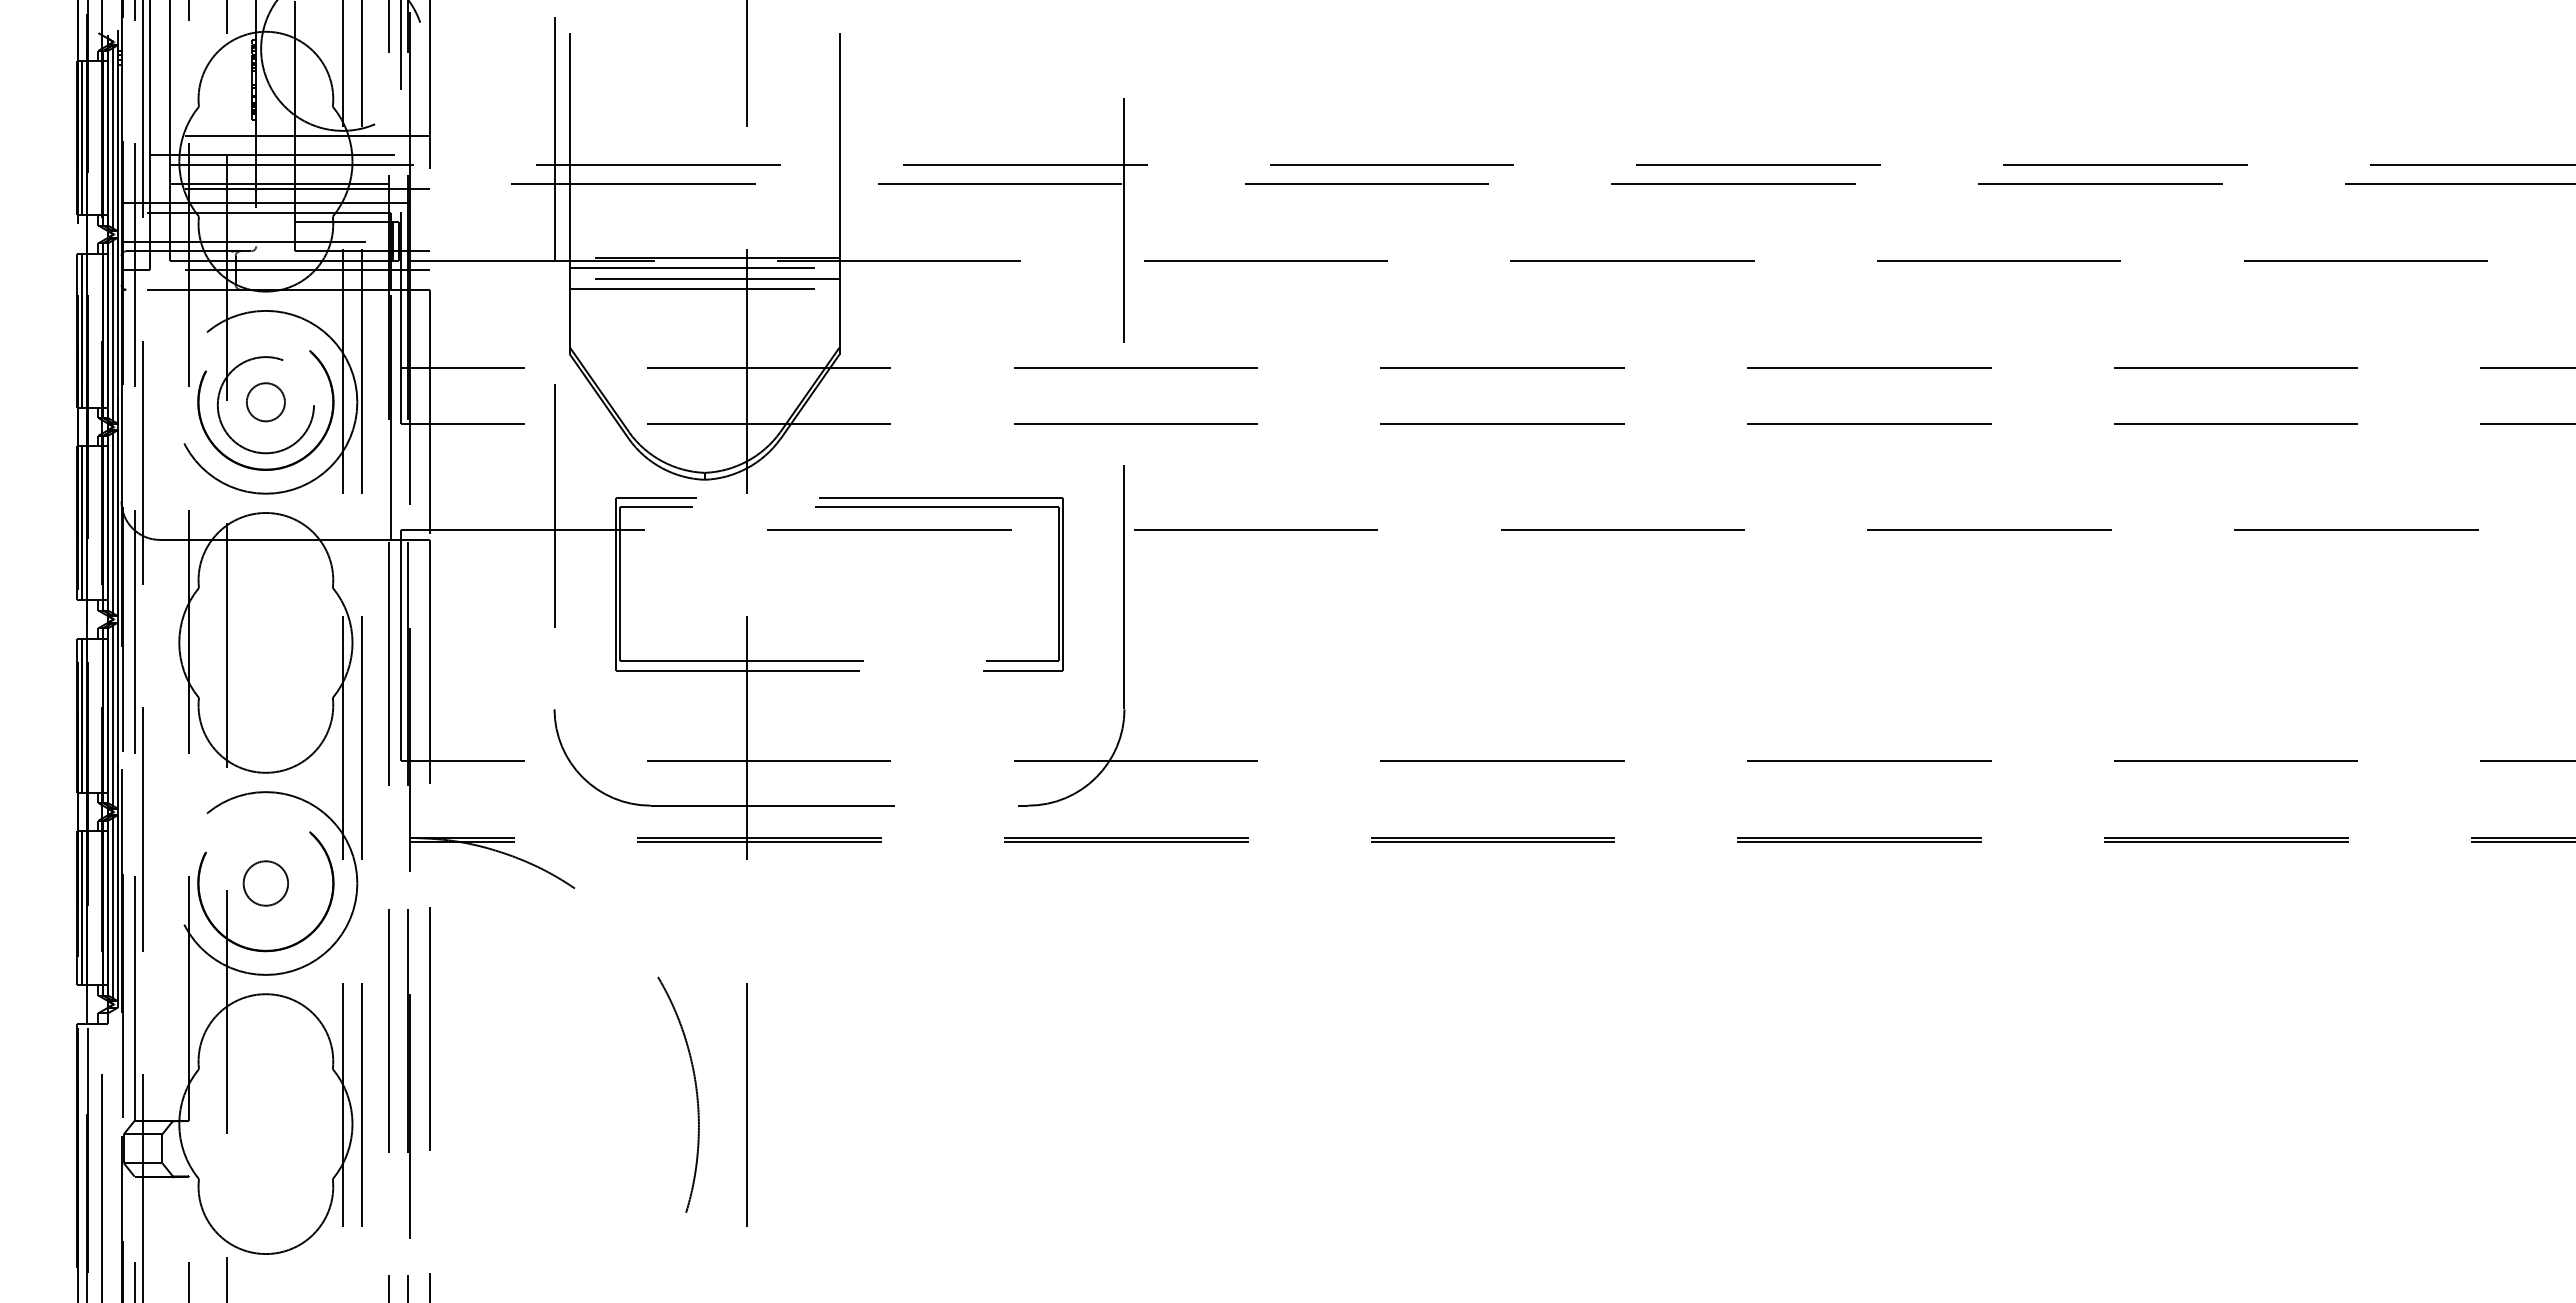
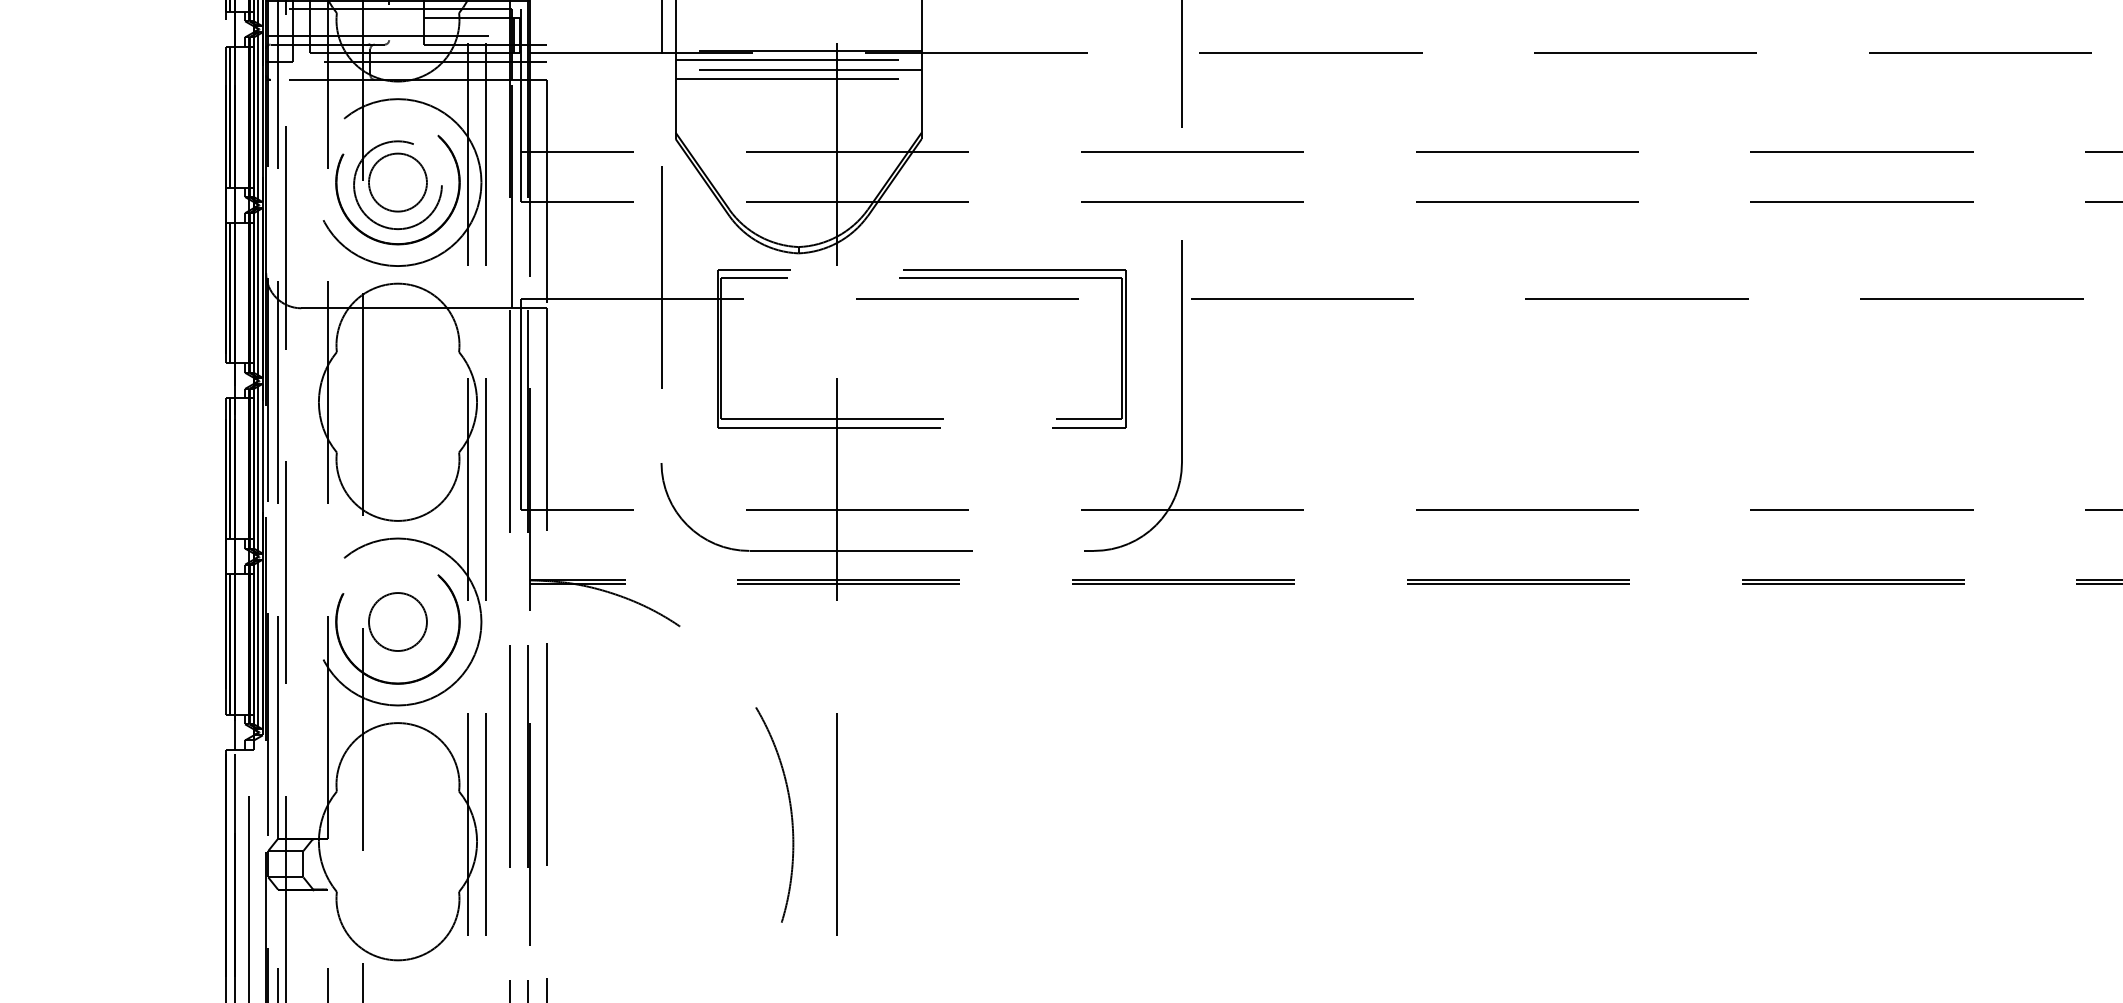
circle: (265, 402) -> (397, 182), size x1.67
circle: (265, 883) -> (397, 621), size x1.43

